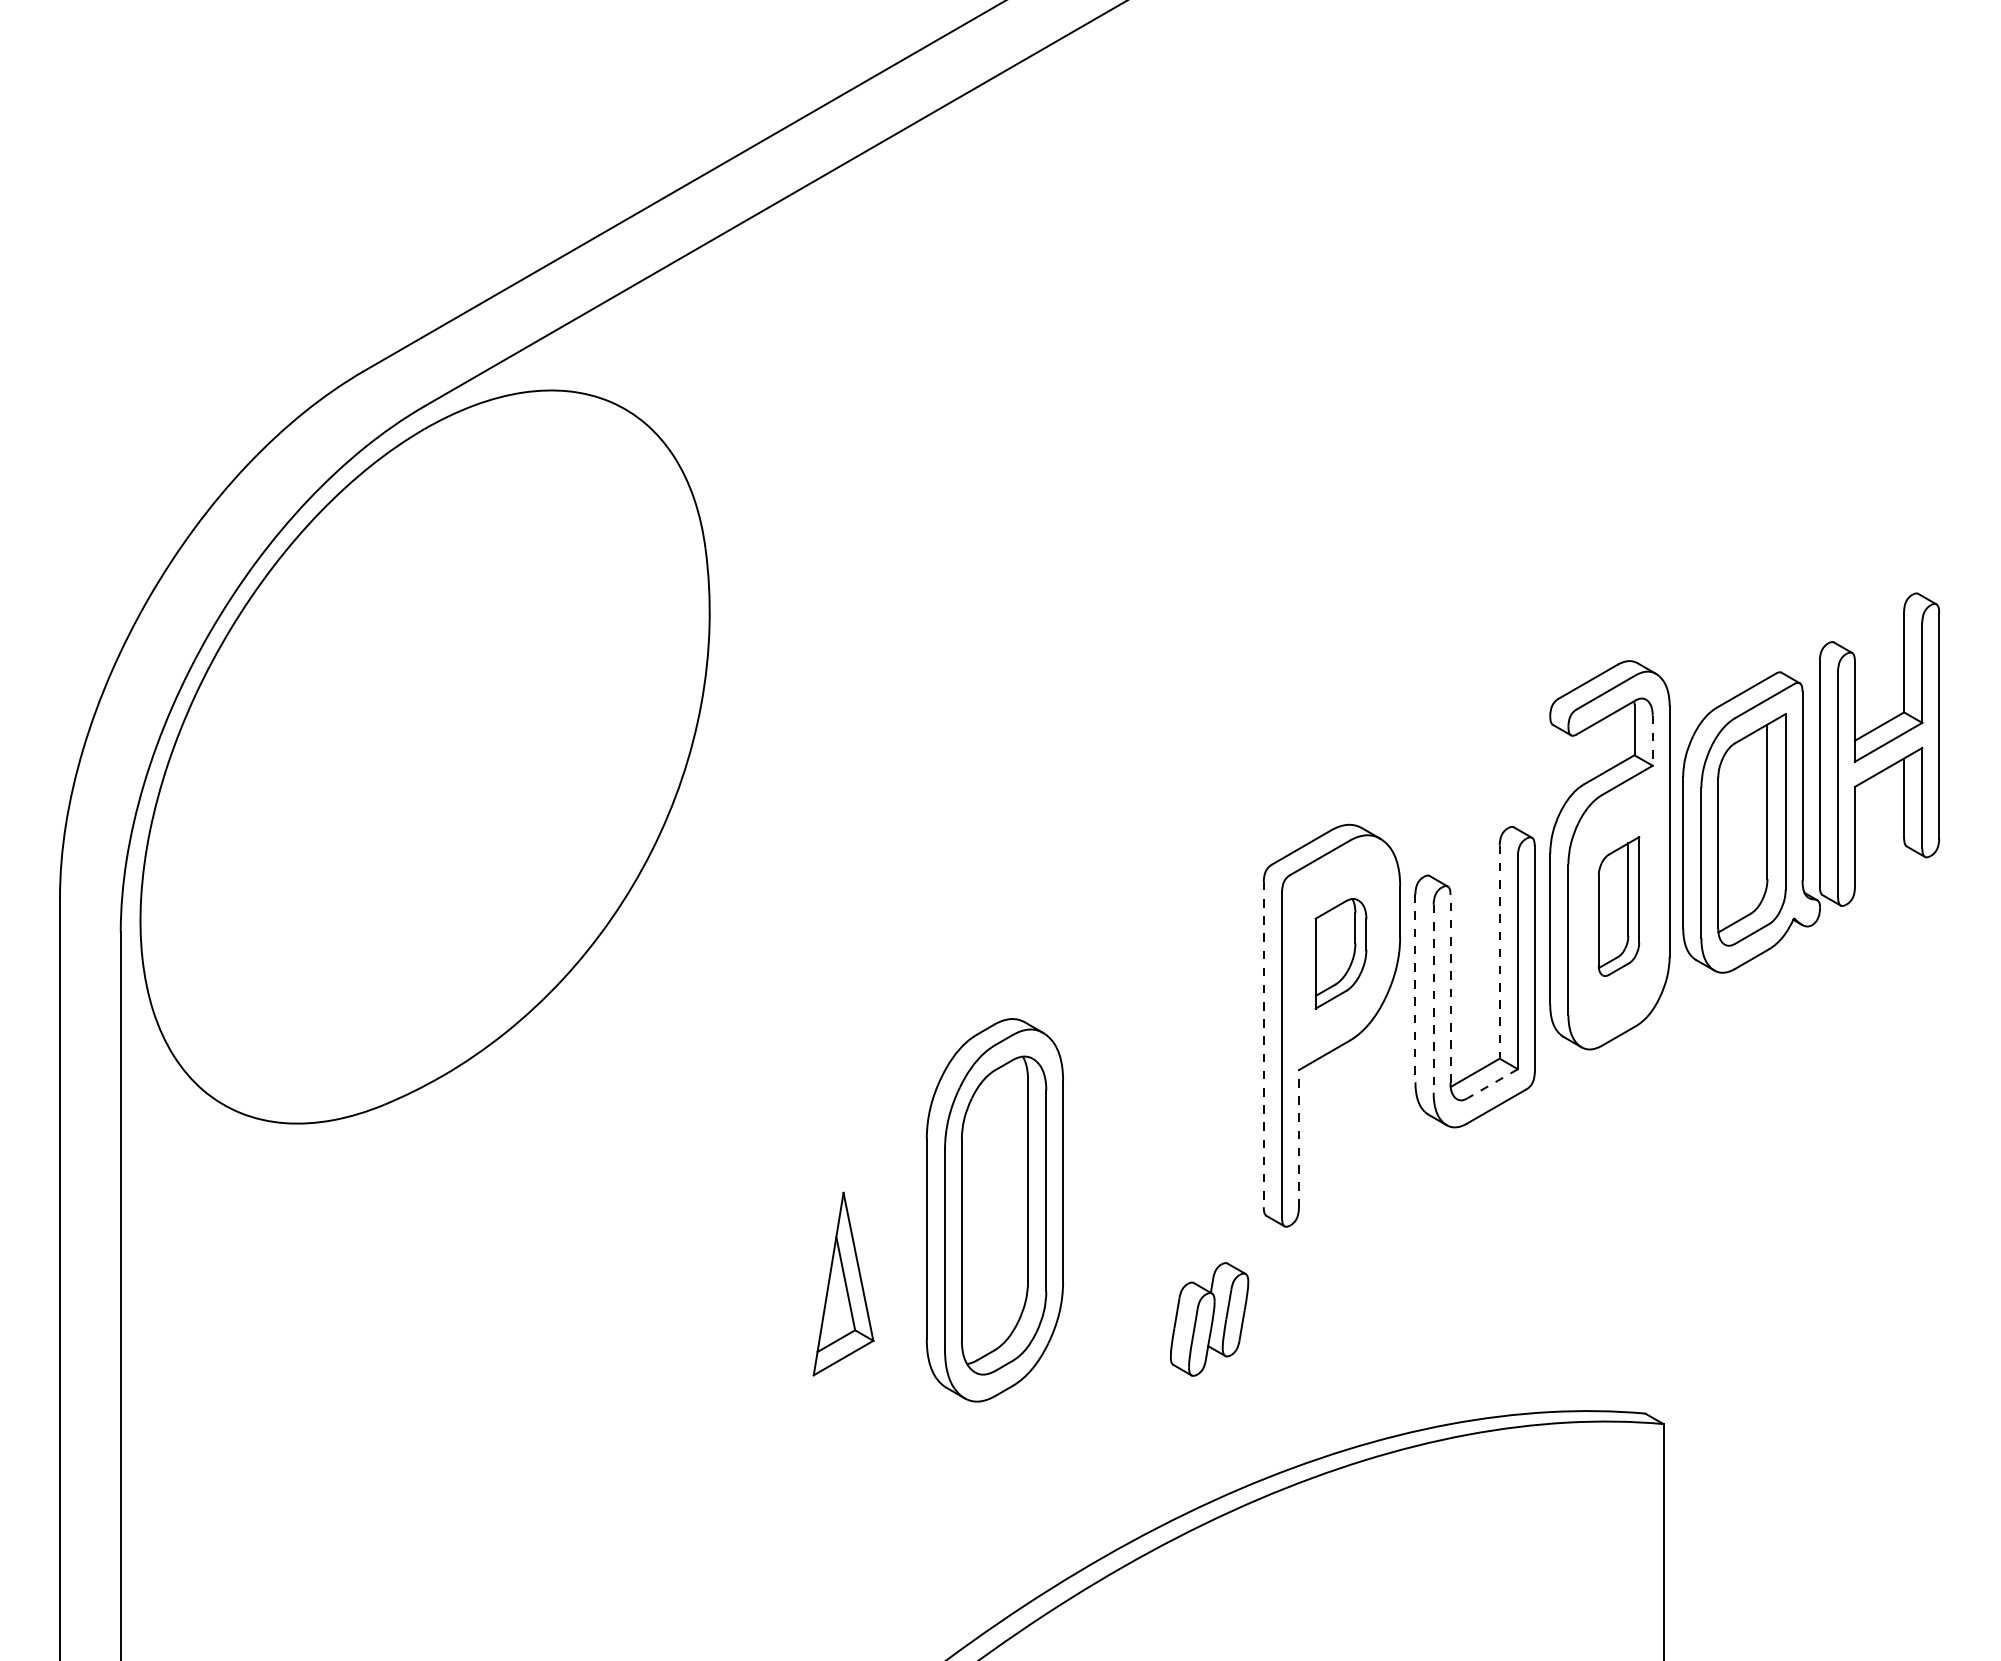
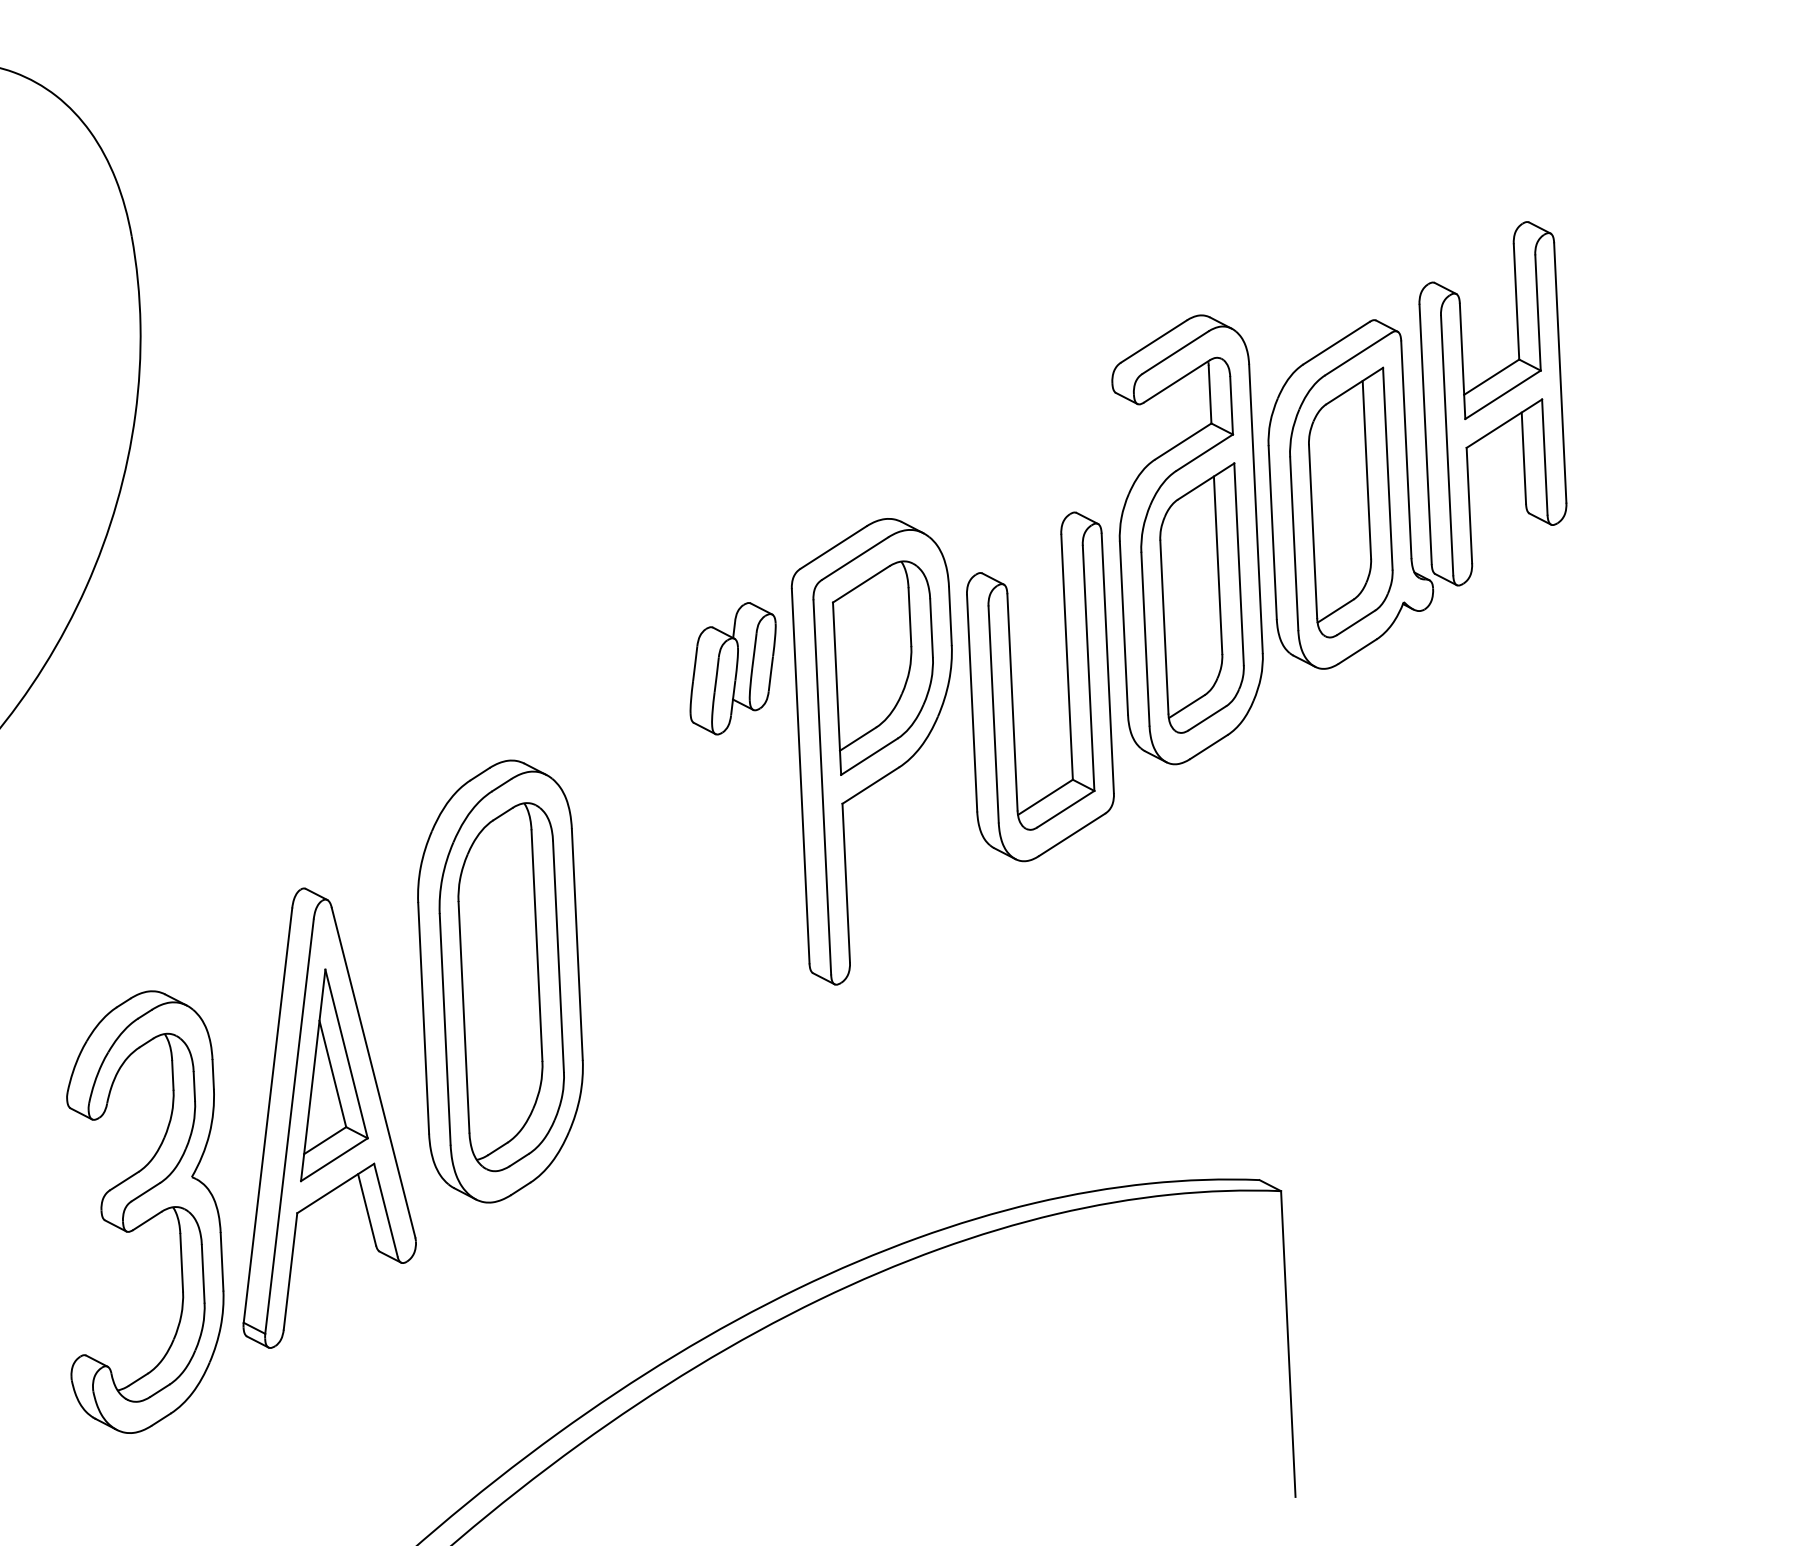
line: (1652, 741) -> (1231, 406), dashed -> solid
part: (1618, 906) -> (1201, 598), size x1.67
line: (1499, 952) -> (1066, 657), dashed -> solid
part: (1340, 953) -> (884, 667), size x1.67
line: (1415, 988) -> (972, 703), dashed -> solid
line: (1450, 988) -> (1012, 701), dashed -> solid
line: (1433, 998) -> (993, 714), dashed -> solid
line: (1263, 1044) -> (800, 776), dashed -> solid
line: (1492, 1084) -> (1065, 809), dashed -> solid
line: (1298, 1139) -> (845, 883), dashed -> solid
part: (834, 1319) -> (321, 1115), added
part: (1209, 1319) -> (733, 668), moved
part: (673, 1395) -> (140, 1211), added

